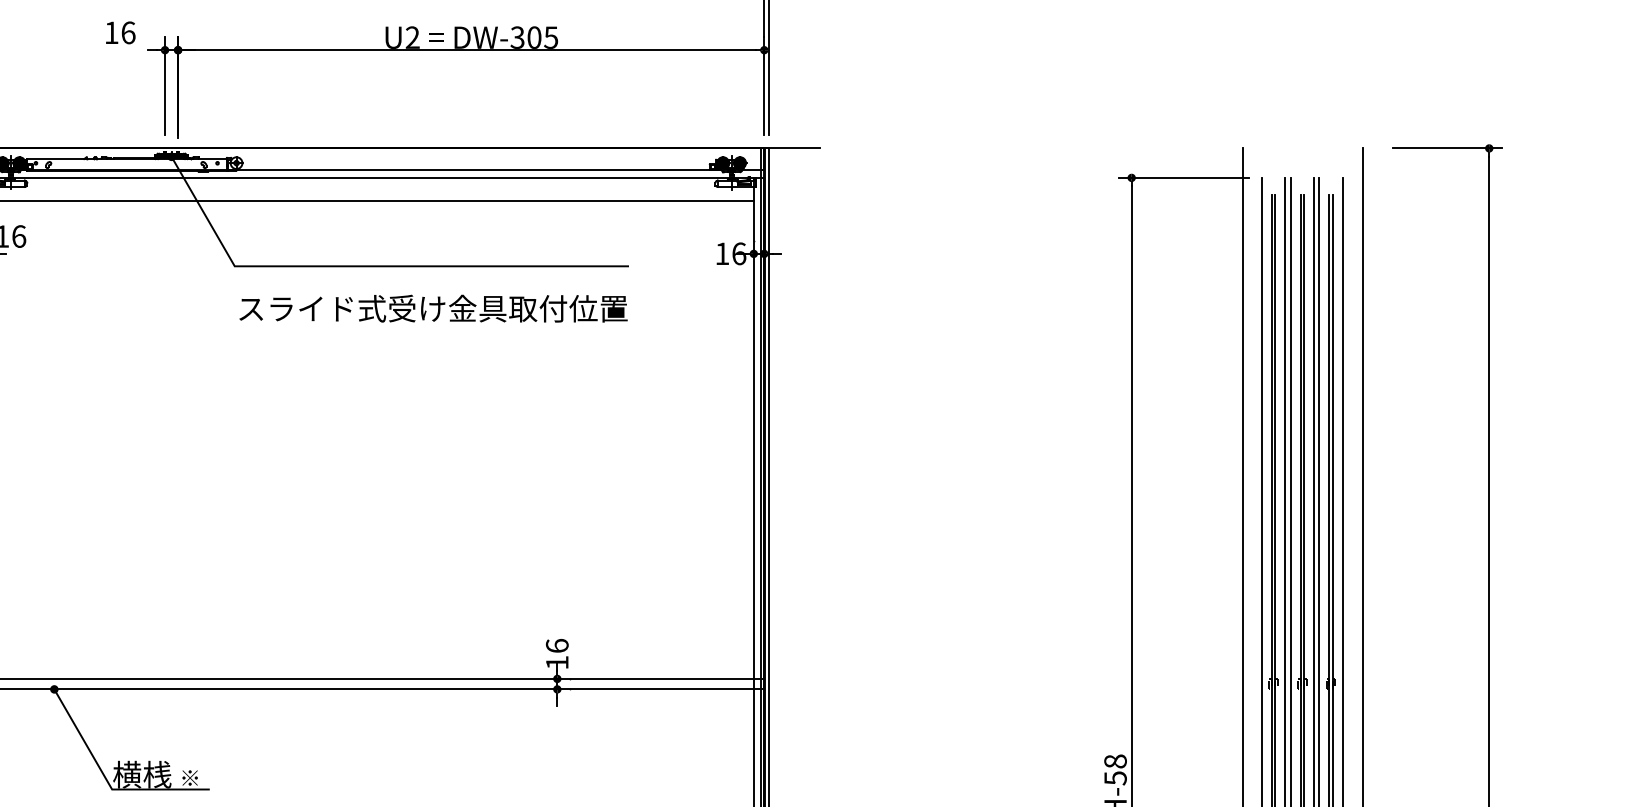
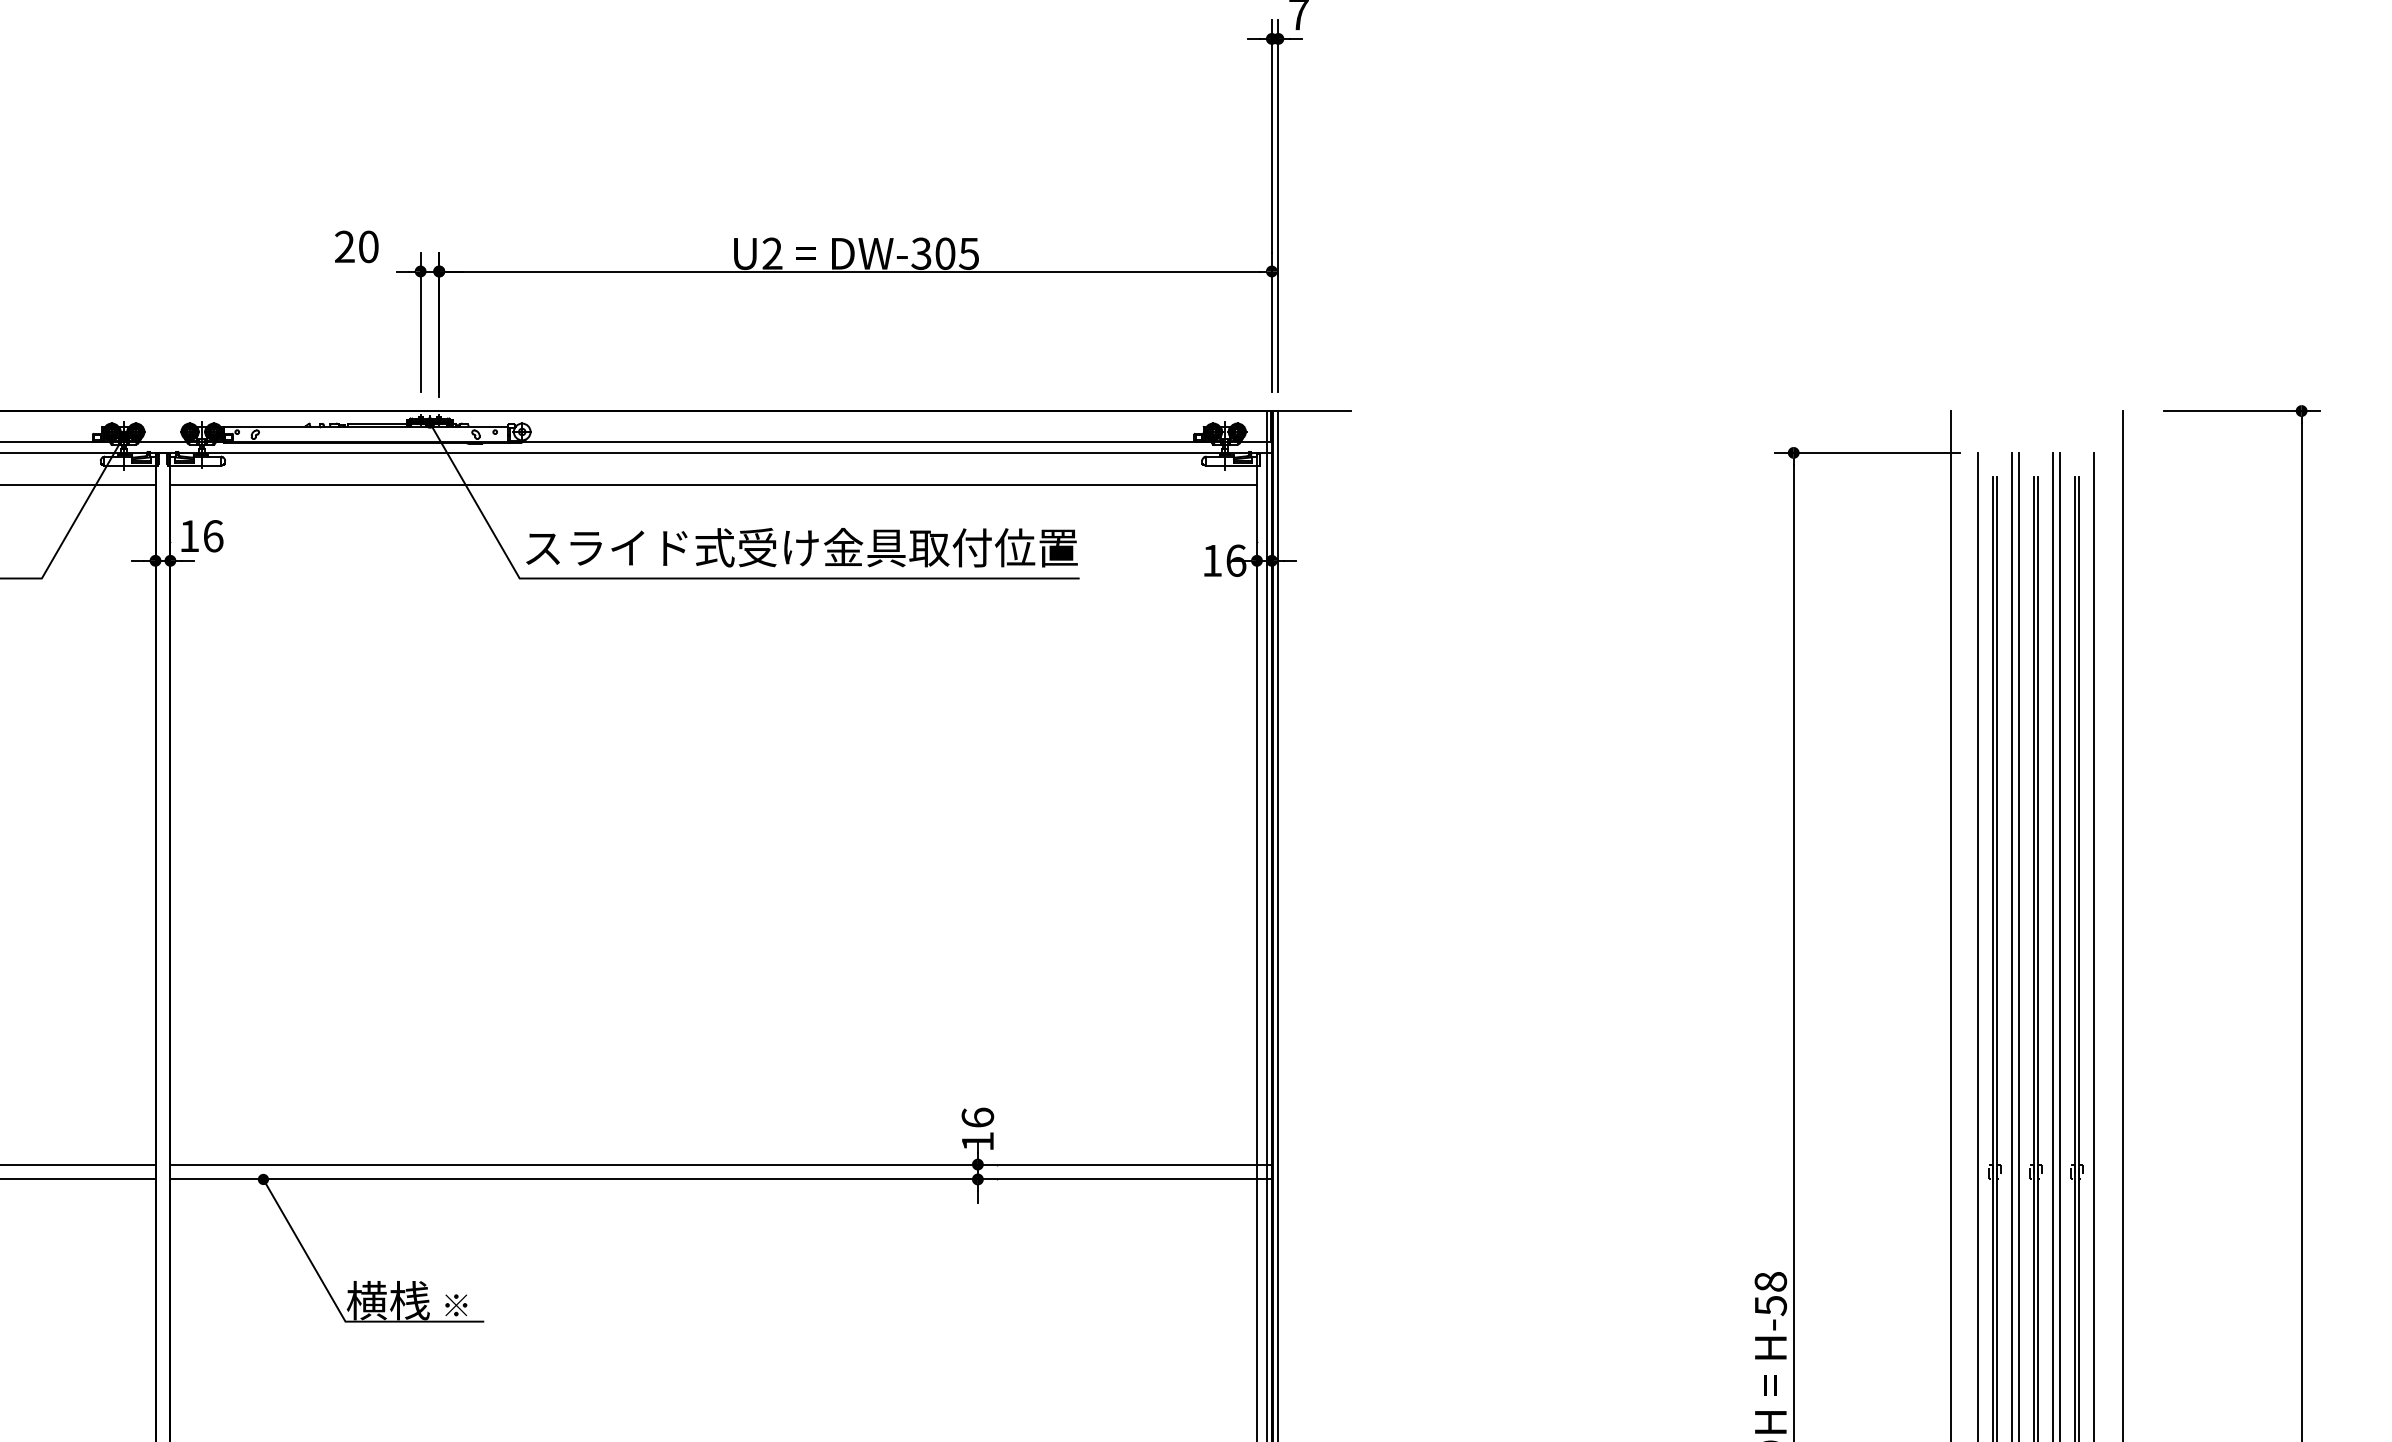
text: (119, 32) -> (356, 246), 16 -> 20
text: (433, 308) -> (801, 547), moved

